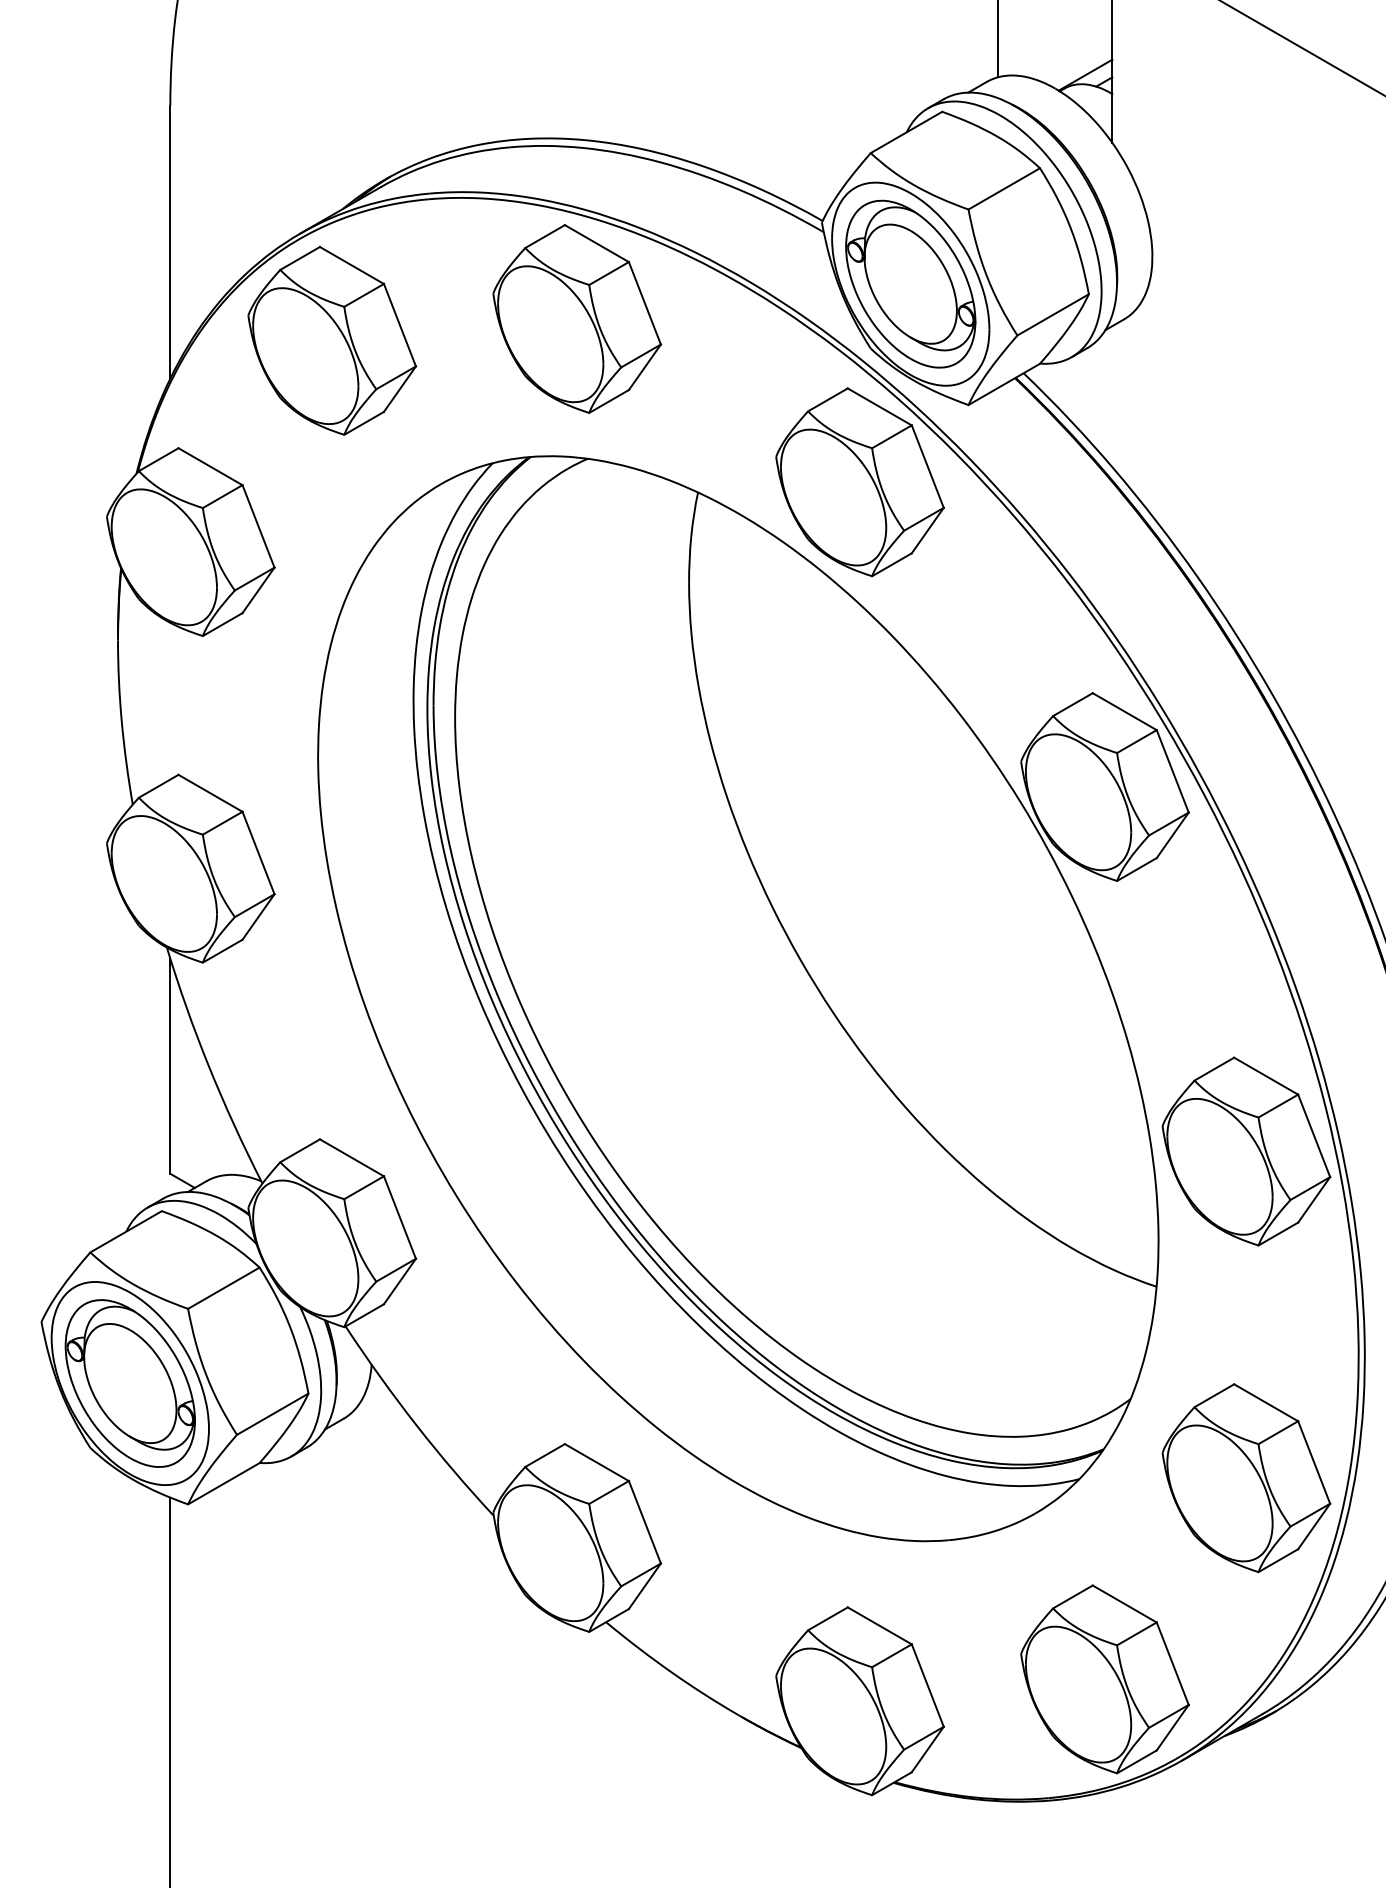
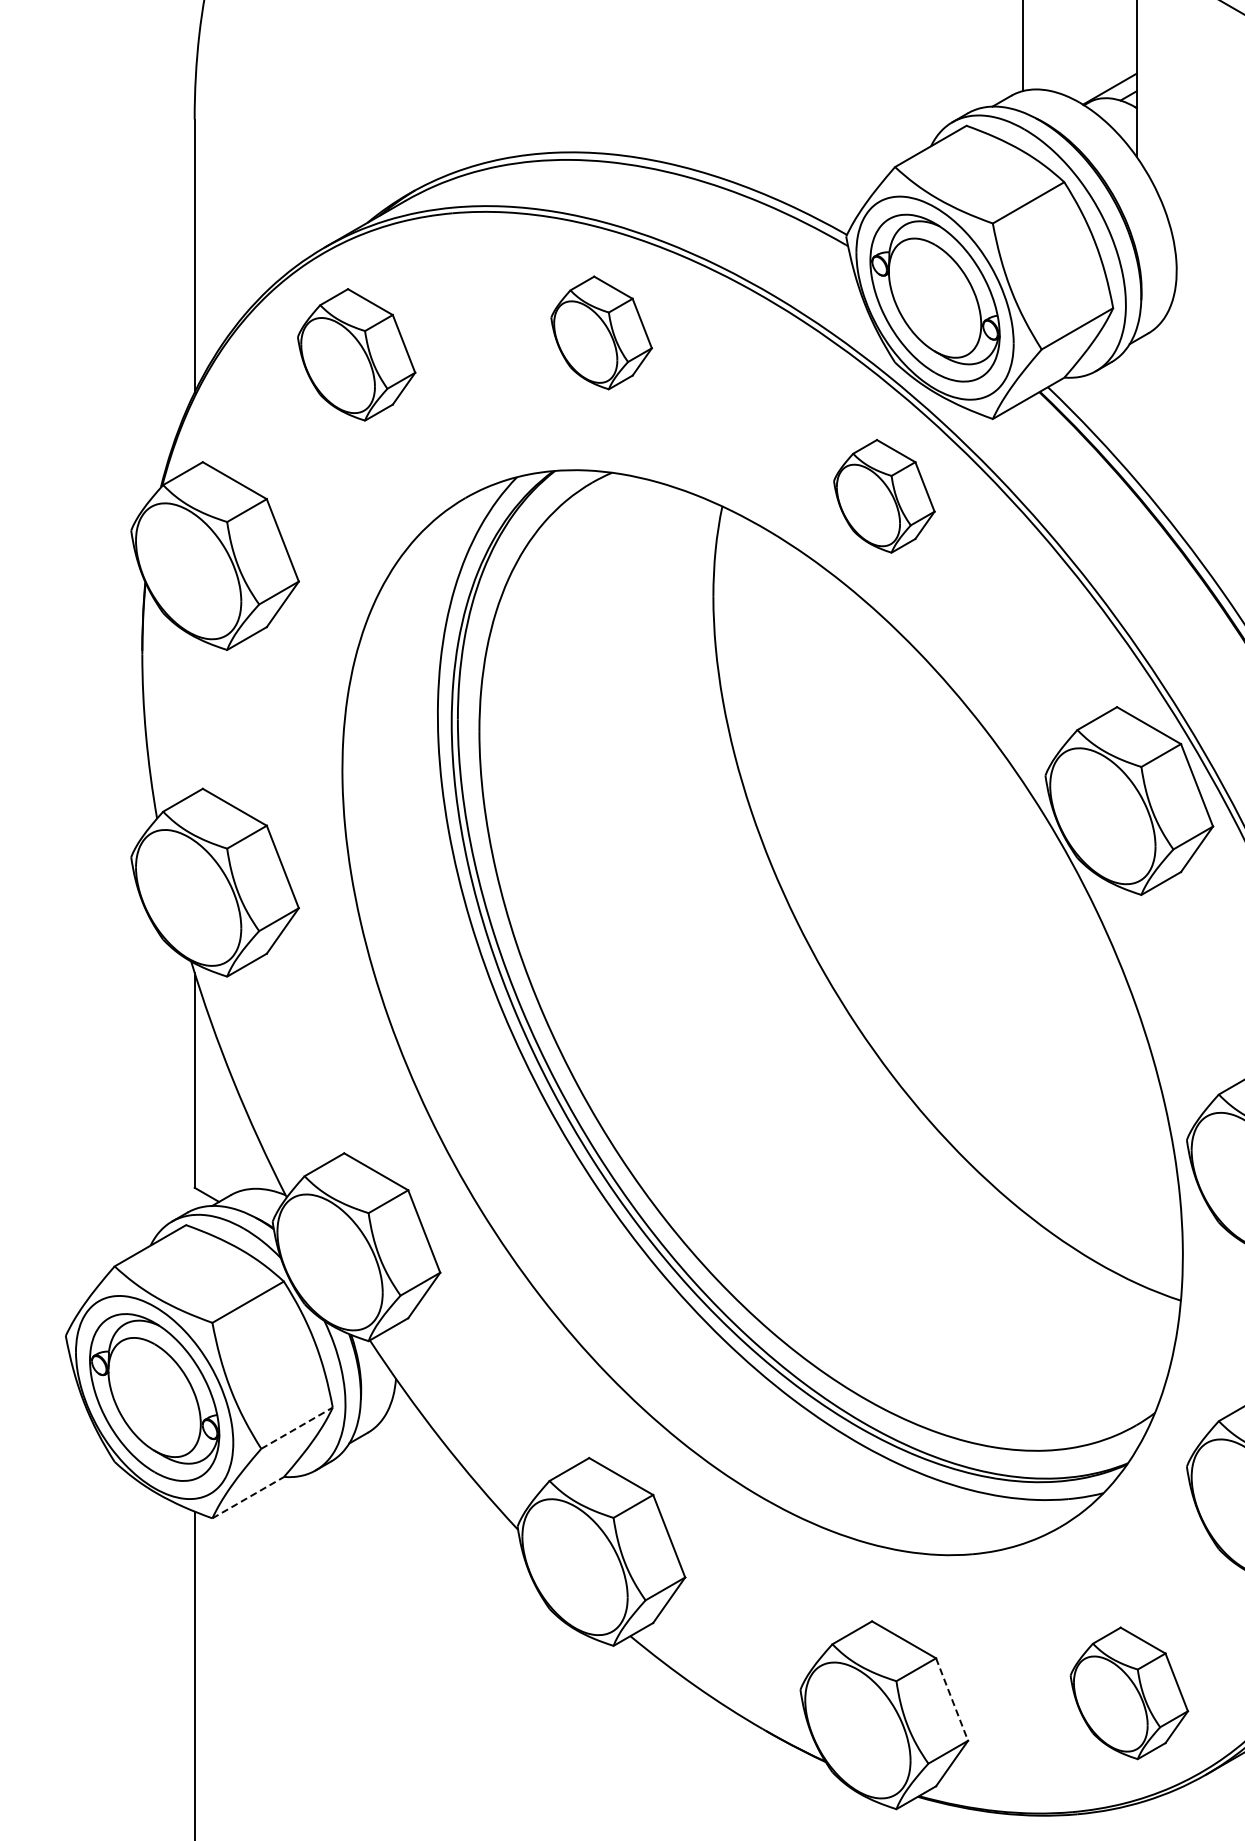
part: (577, 318) -> (601, 332), size x0.6
part: (332, 340) -> (356, 354), size x0.7
part: (859, 482) -> (883, 496), size x0.6
line: (273, 1413) -> (297, 1427), solid -> dashed
line: (224, 1483) -> (248, 1497), solid -> dashed
part: (1104, 1679) -> (1128, 1693), size x0.7
line: (927, 1686) -> (951, 1700), solid -> dashed

